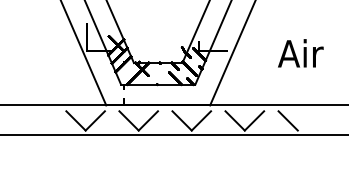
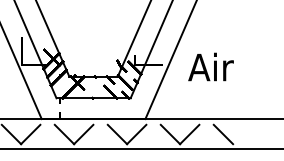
text: (300, 53) -> (210, 67), moved

